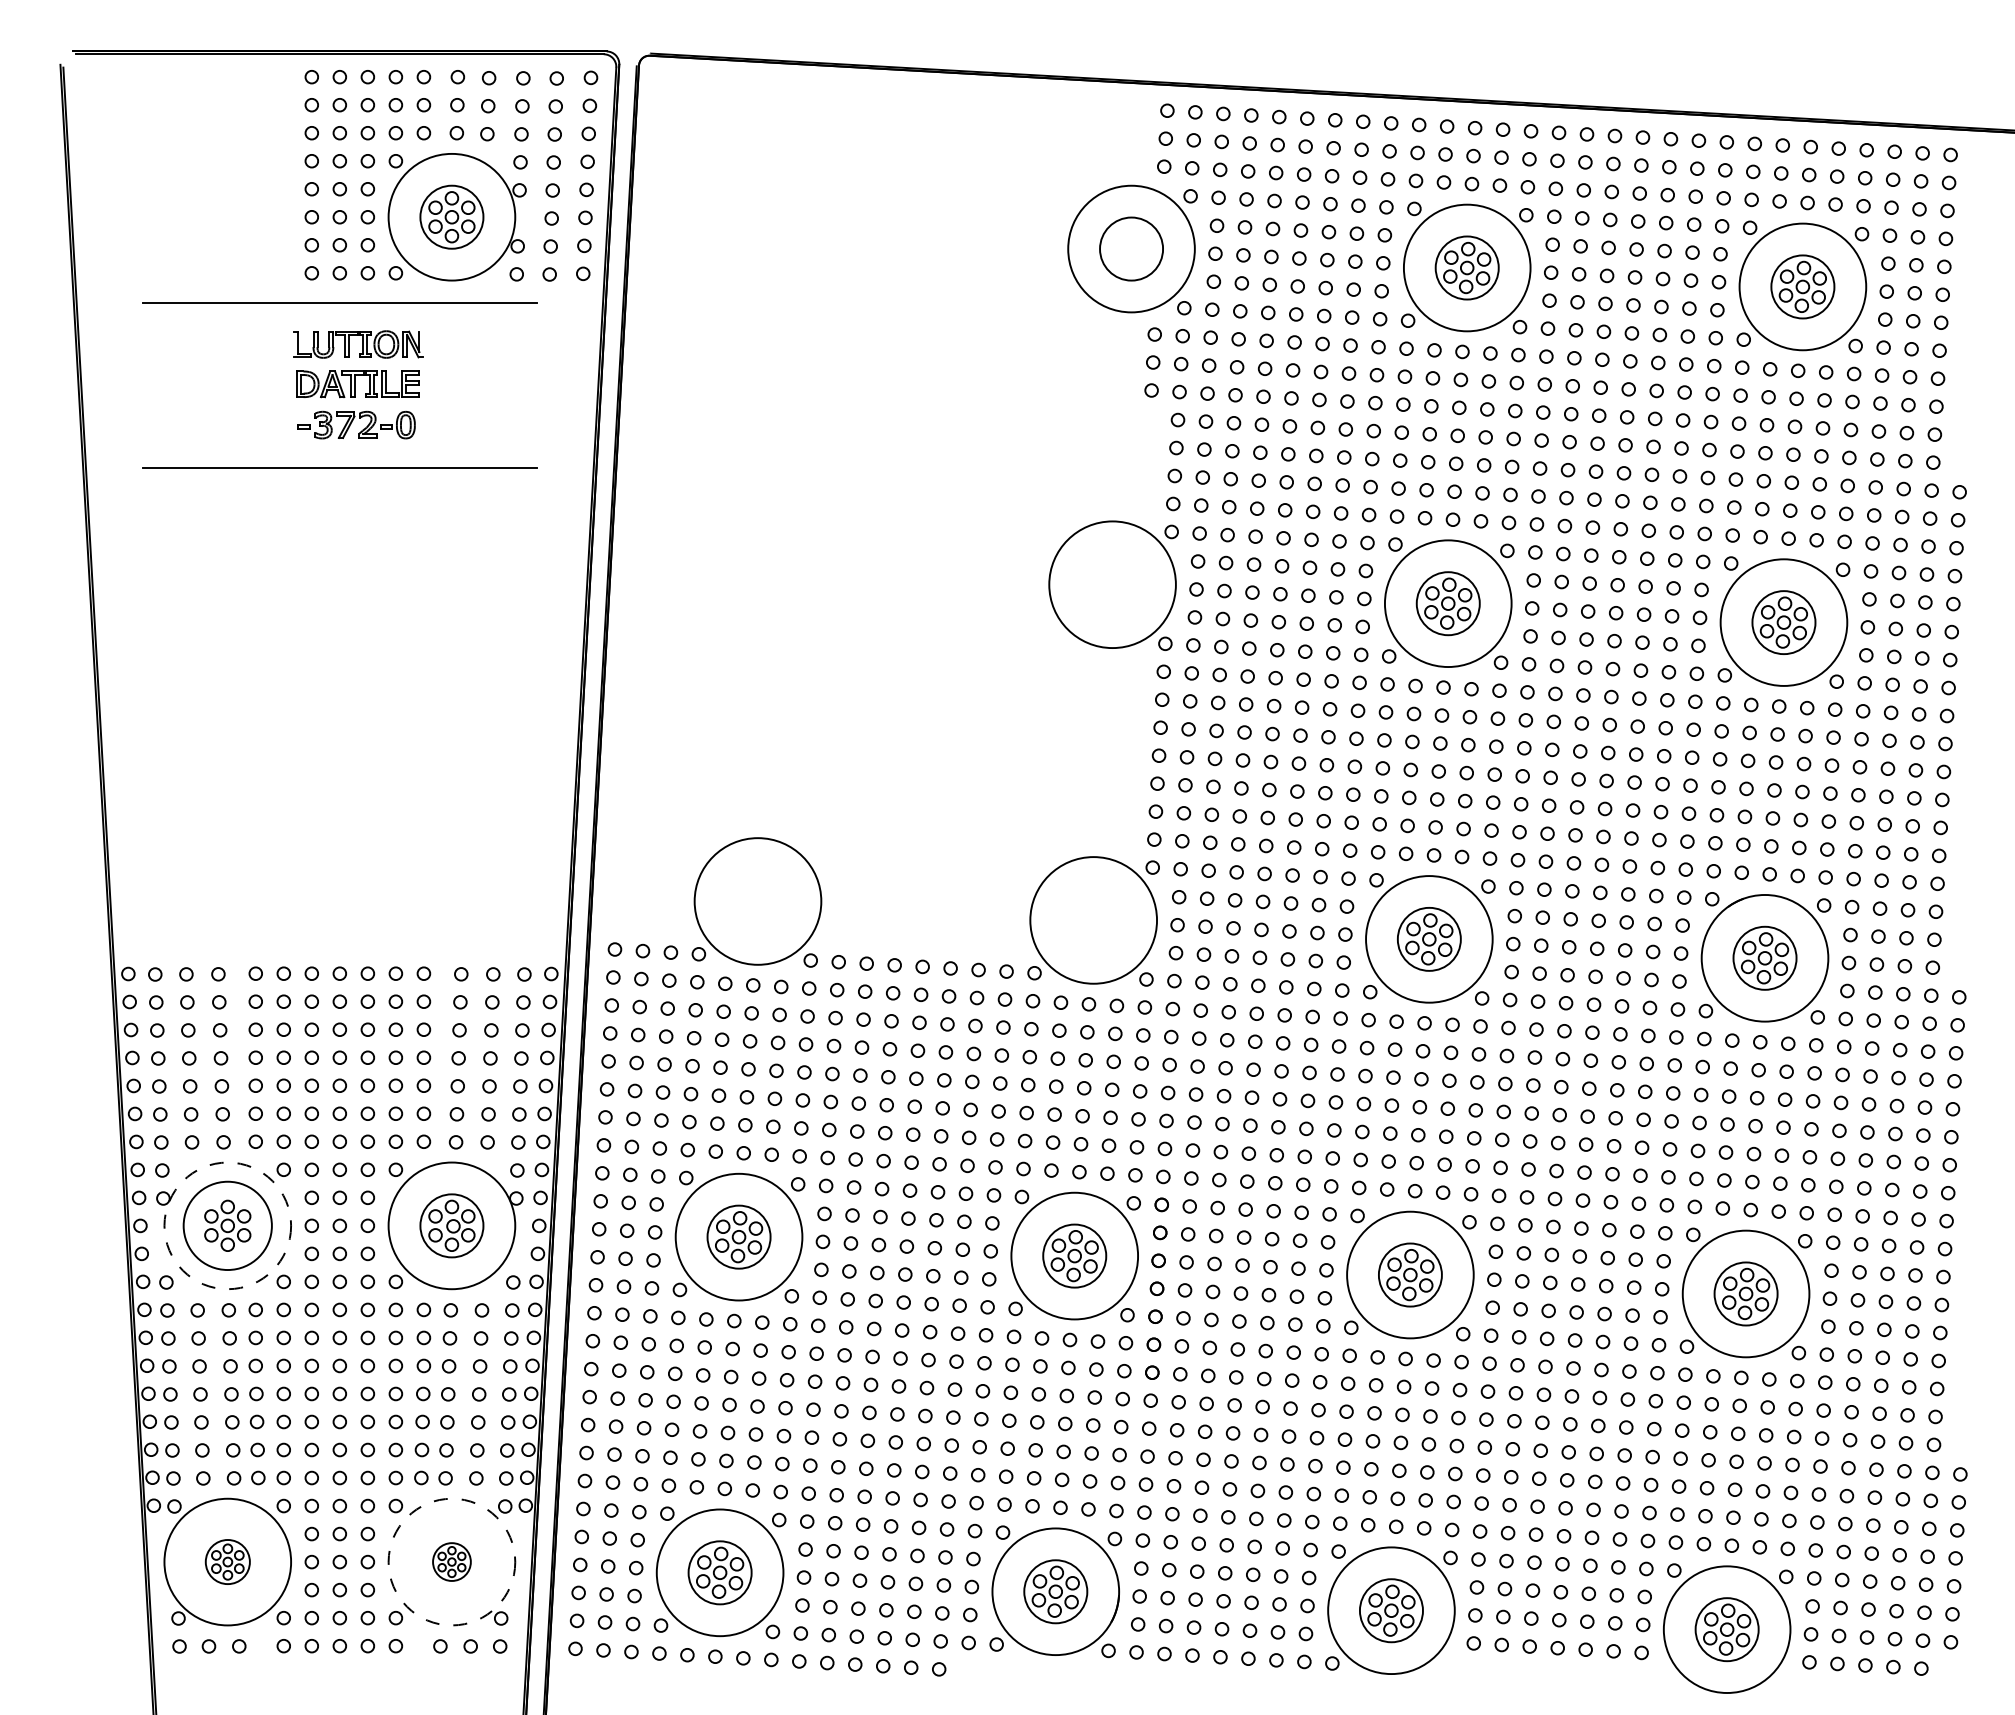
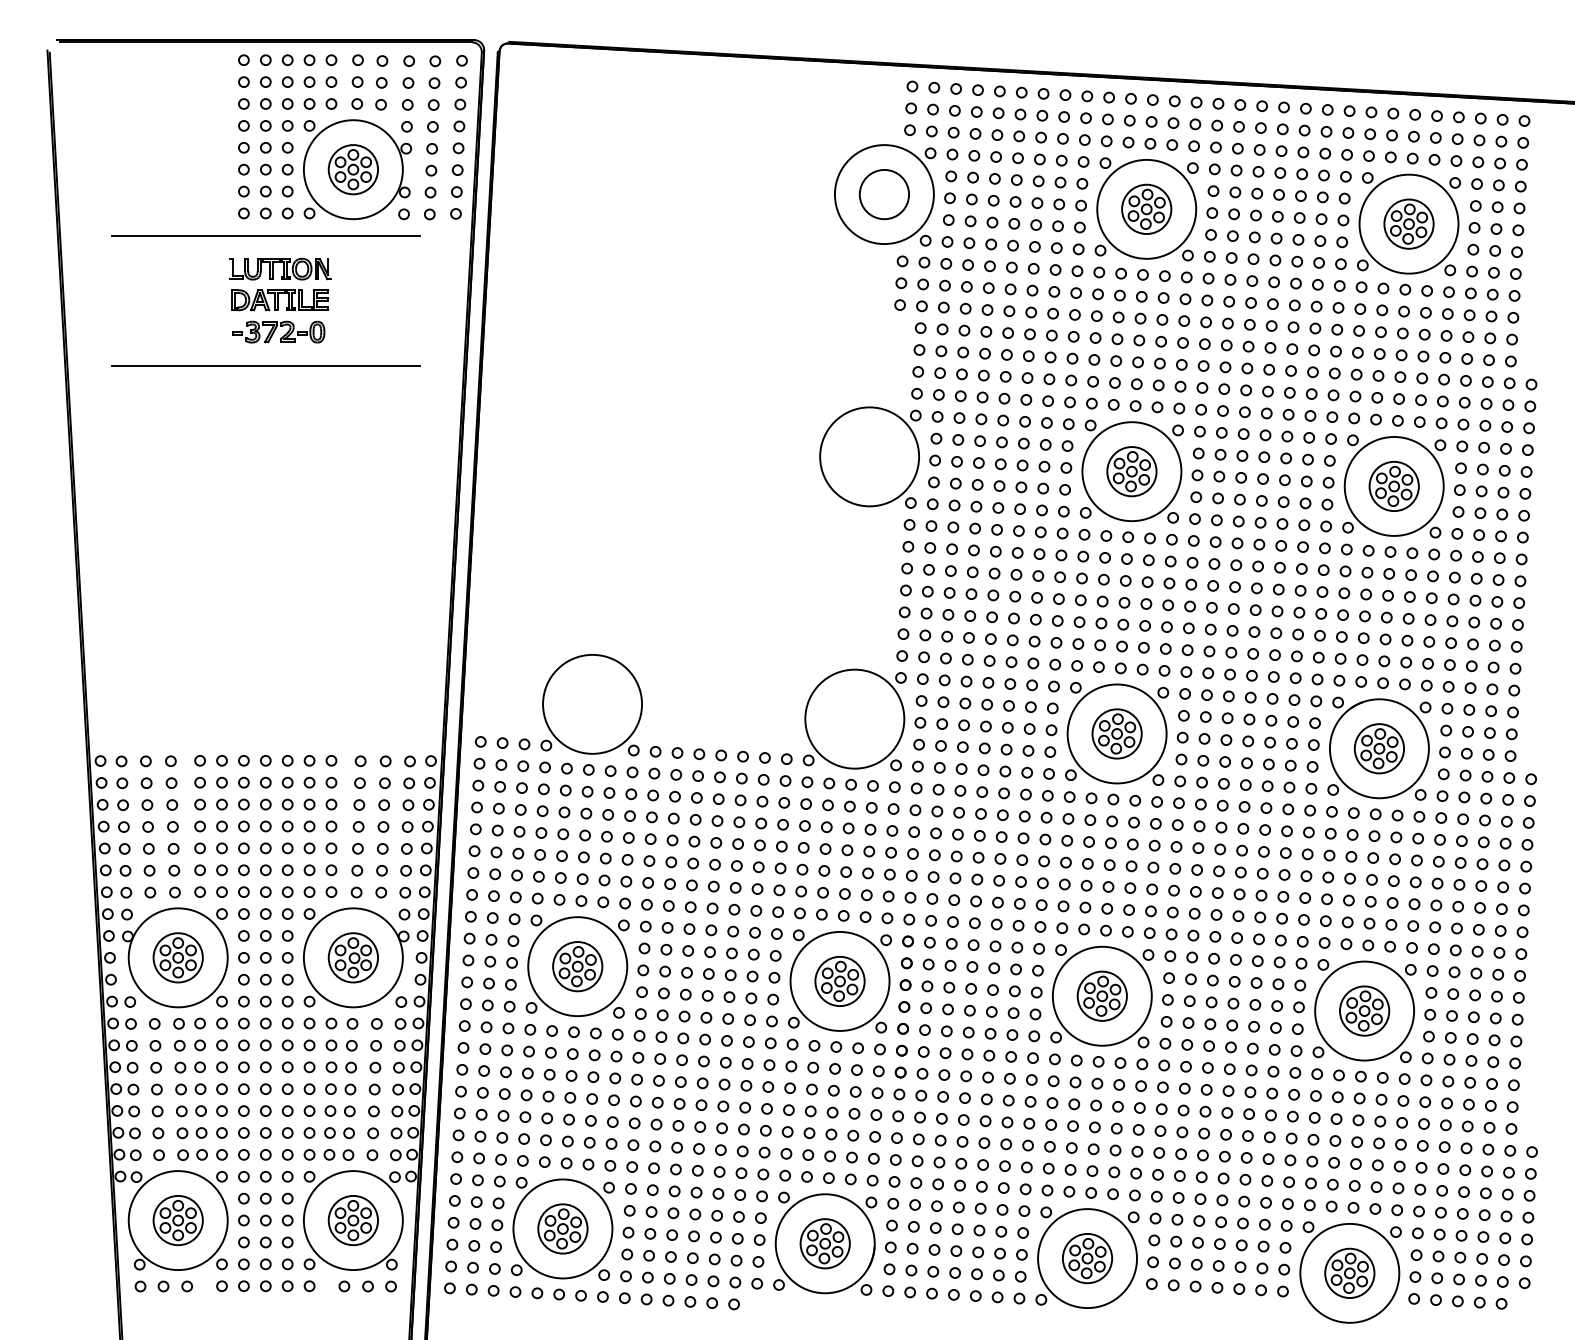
circle: (227, 1225) -> (178, 957), dashed -> solid
circle: (227, 1225) -> (178, 957), size x0.71
part: (227, 1561) -> (178, 1220), size x1.43
circle: (451, 1561) -> (353, 1220), dashed -> solid
part: (451, 1561) -> (353, 1220), size x1.67

